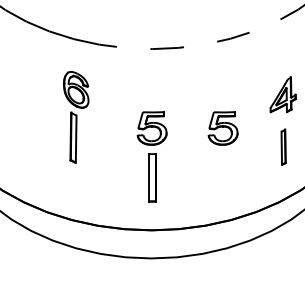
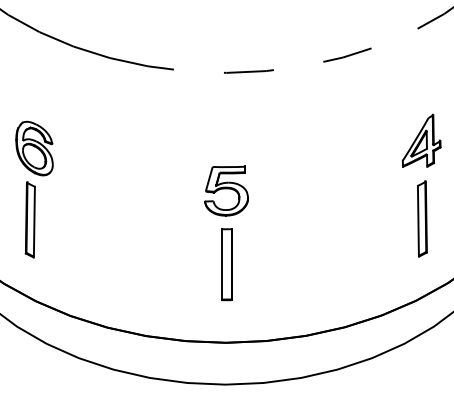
part: (76, 117) -> (34, 189), moved
part: (222, 128) -> (331, 191), removed
part: (283, 147) -> (422, 219), size x1.43

